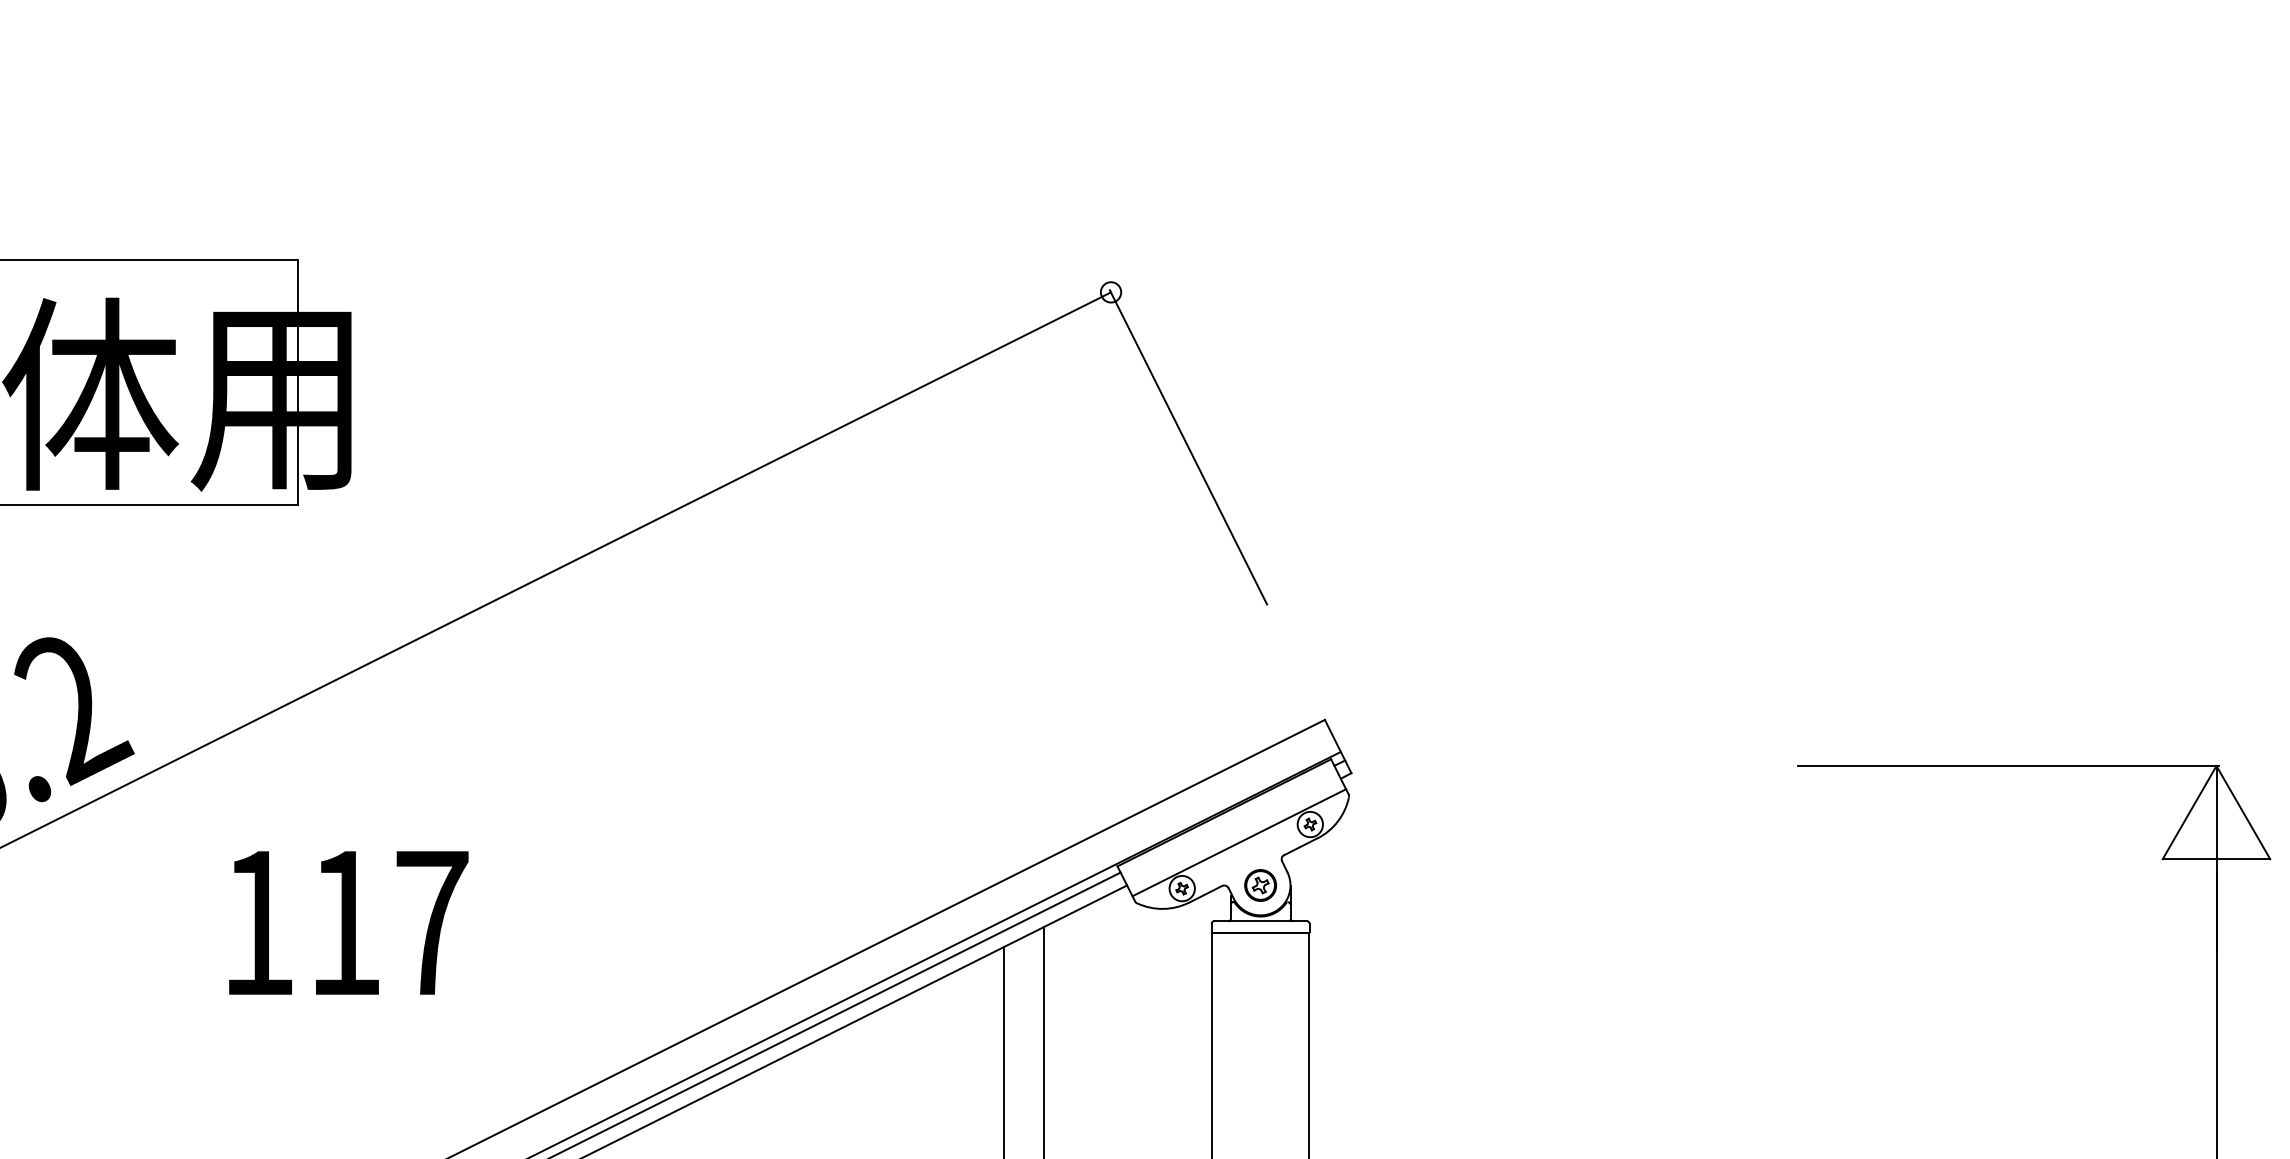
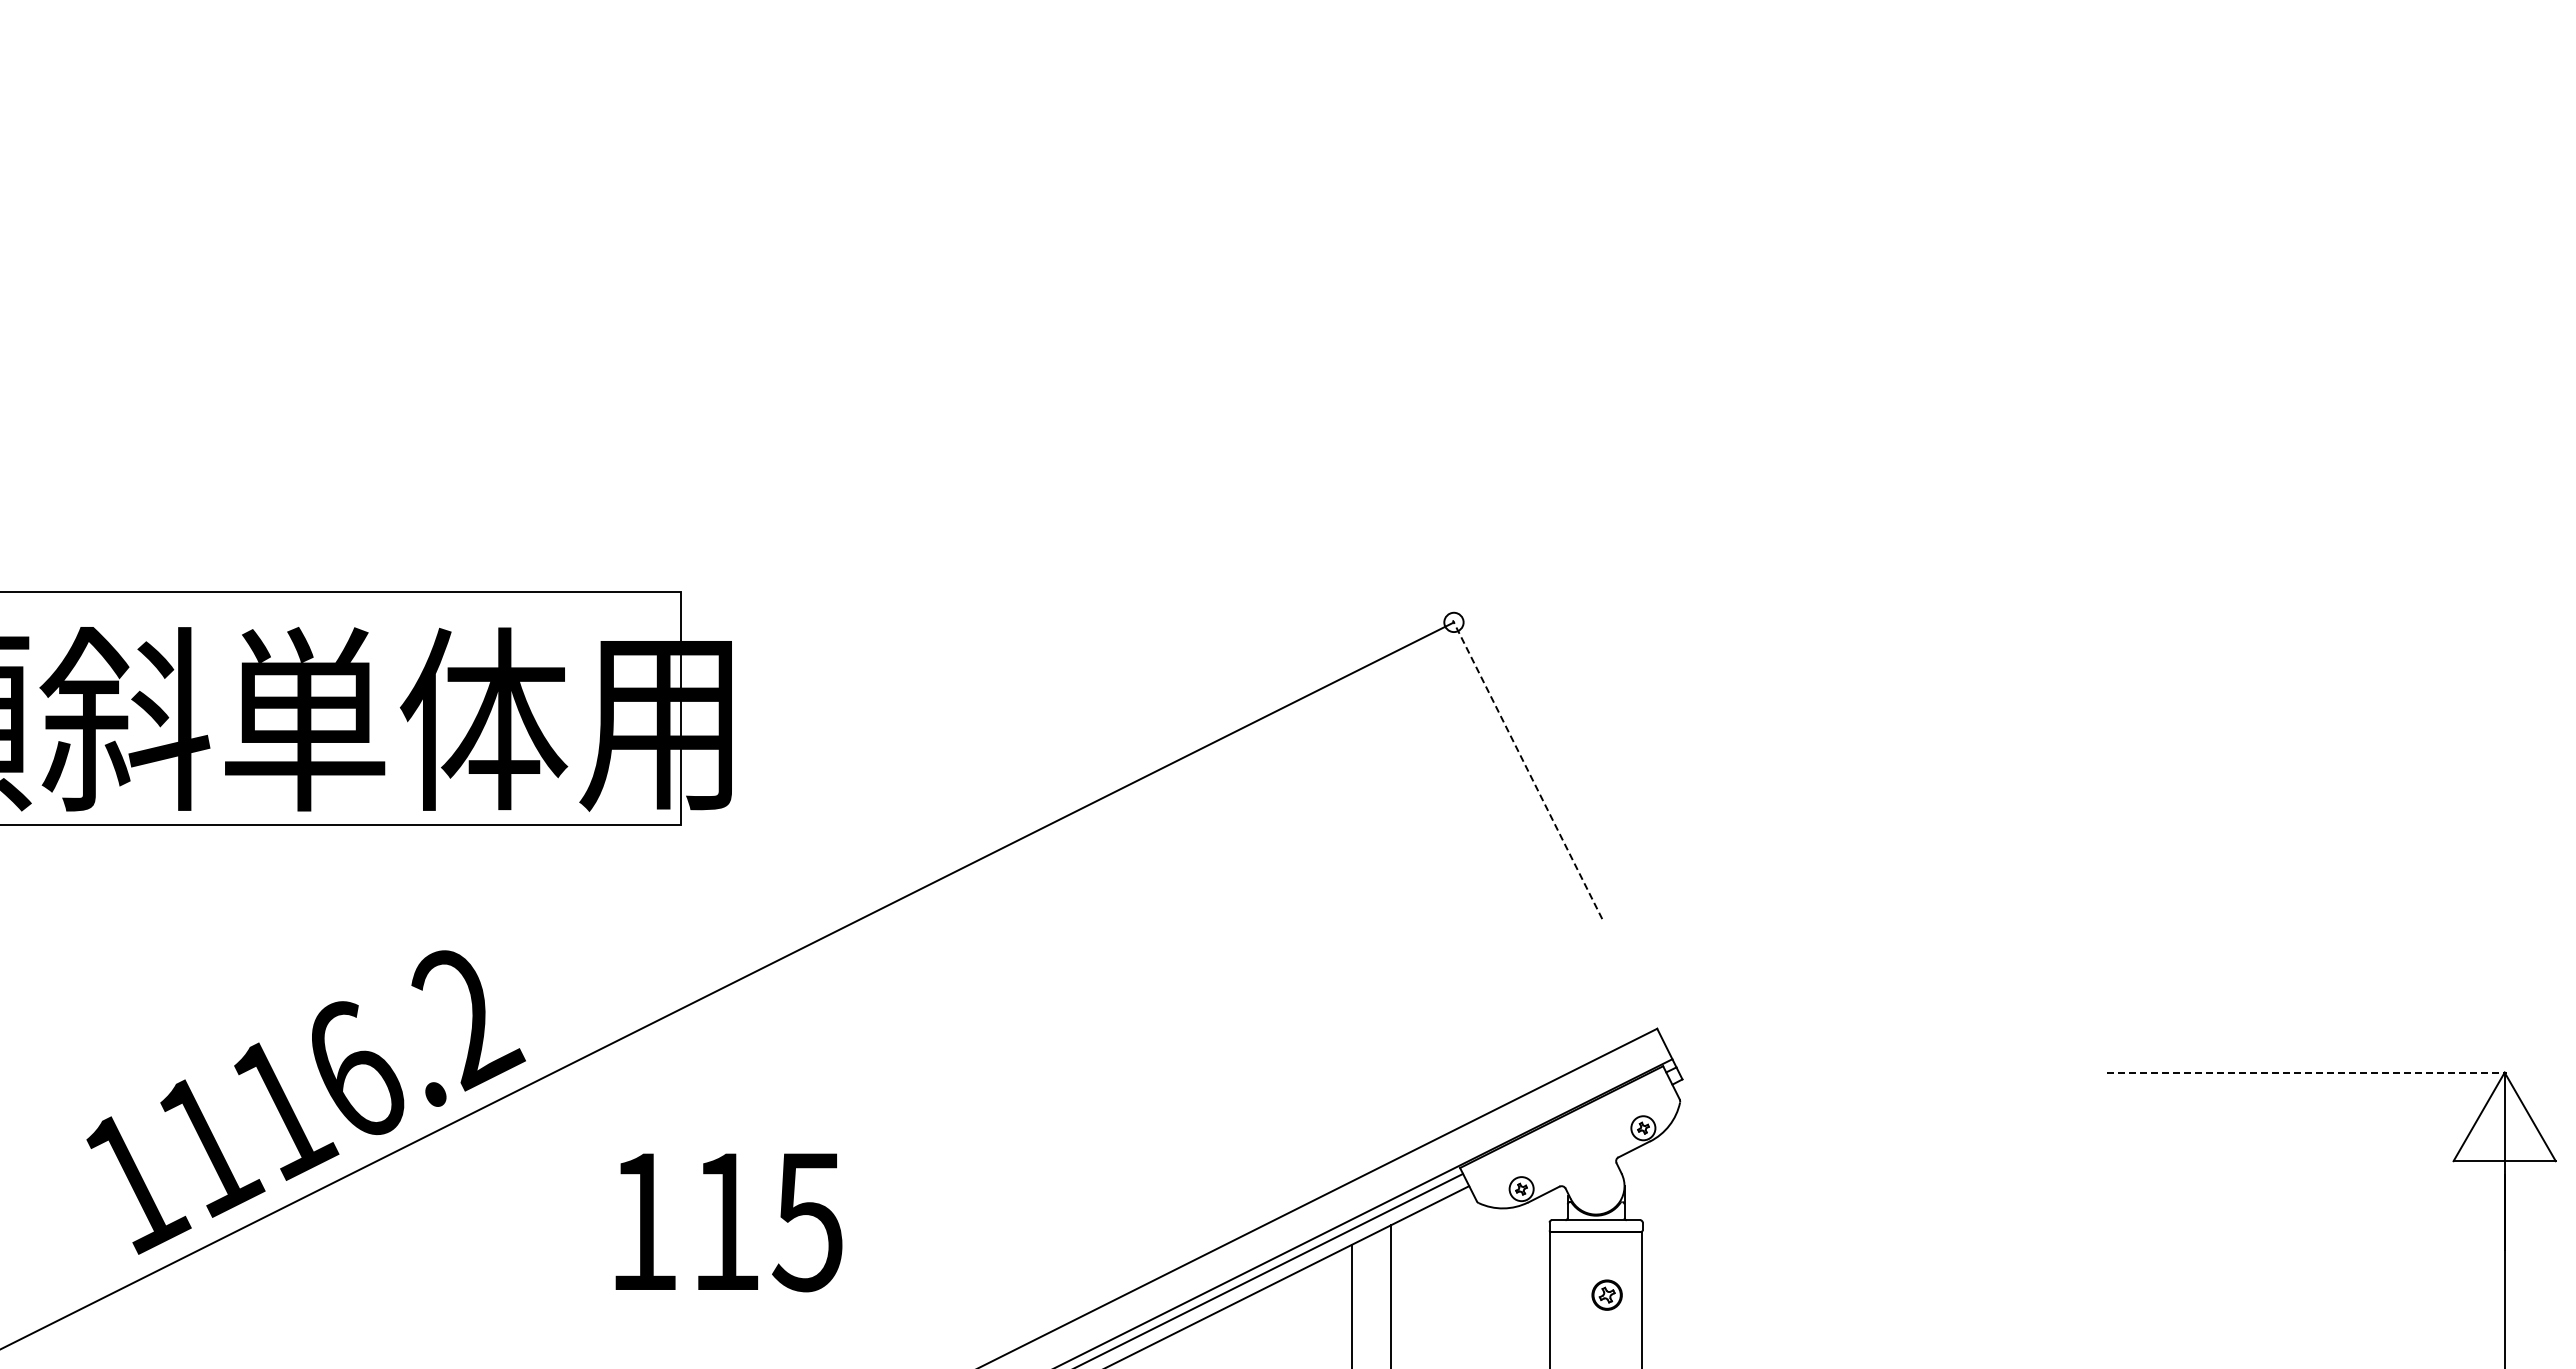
line: (1188, 447) -> (1527, 769), solid -> dashed
line: (2007, 765) -> (2306, 1072), solid -> dashed
line: (1238, 842) -> (1575, 1145), removed
part: (1259, 884) -> (1606, 1294), moved
text: (430, 923) -> (807, 1222), 117 -> 115

